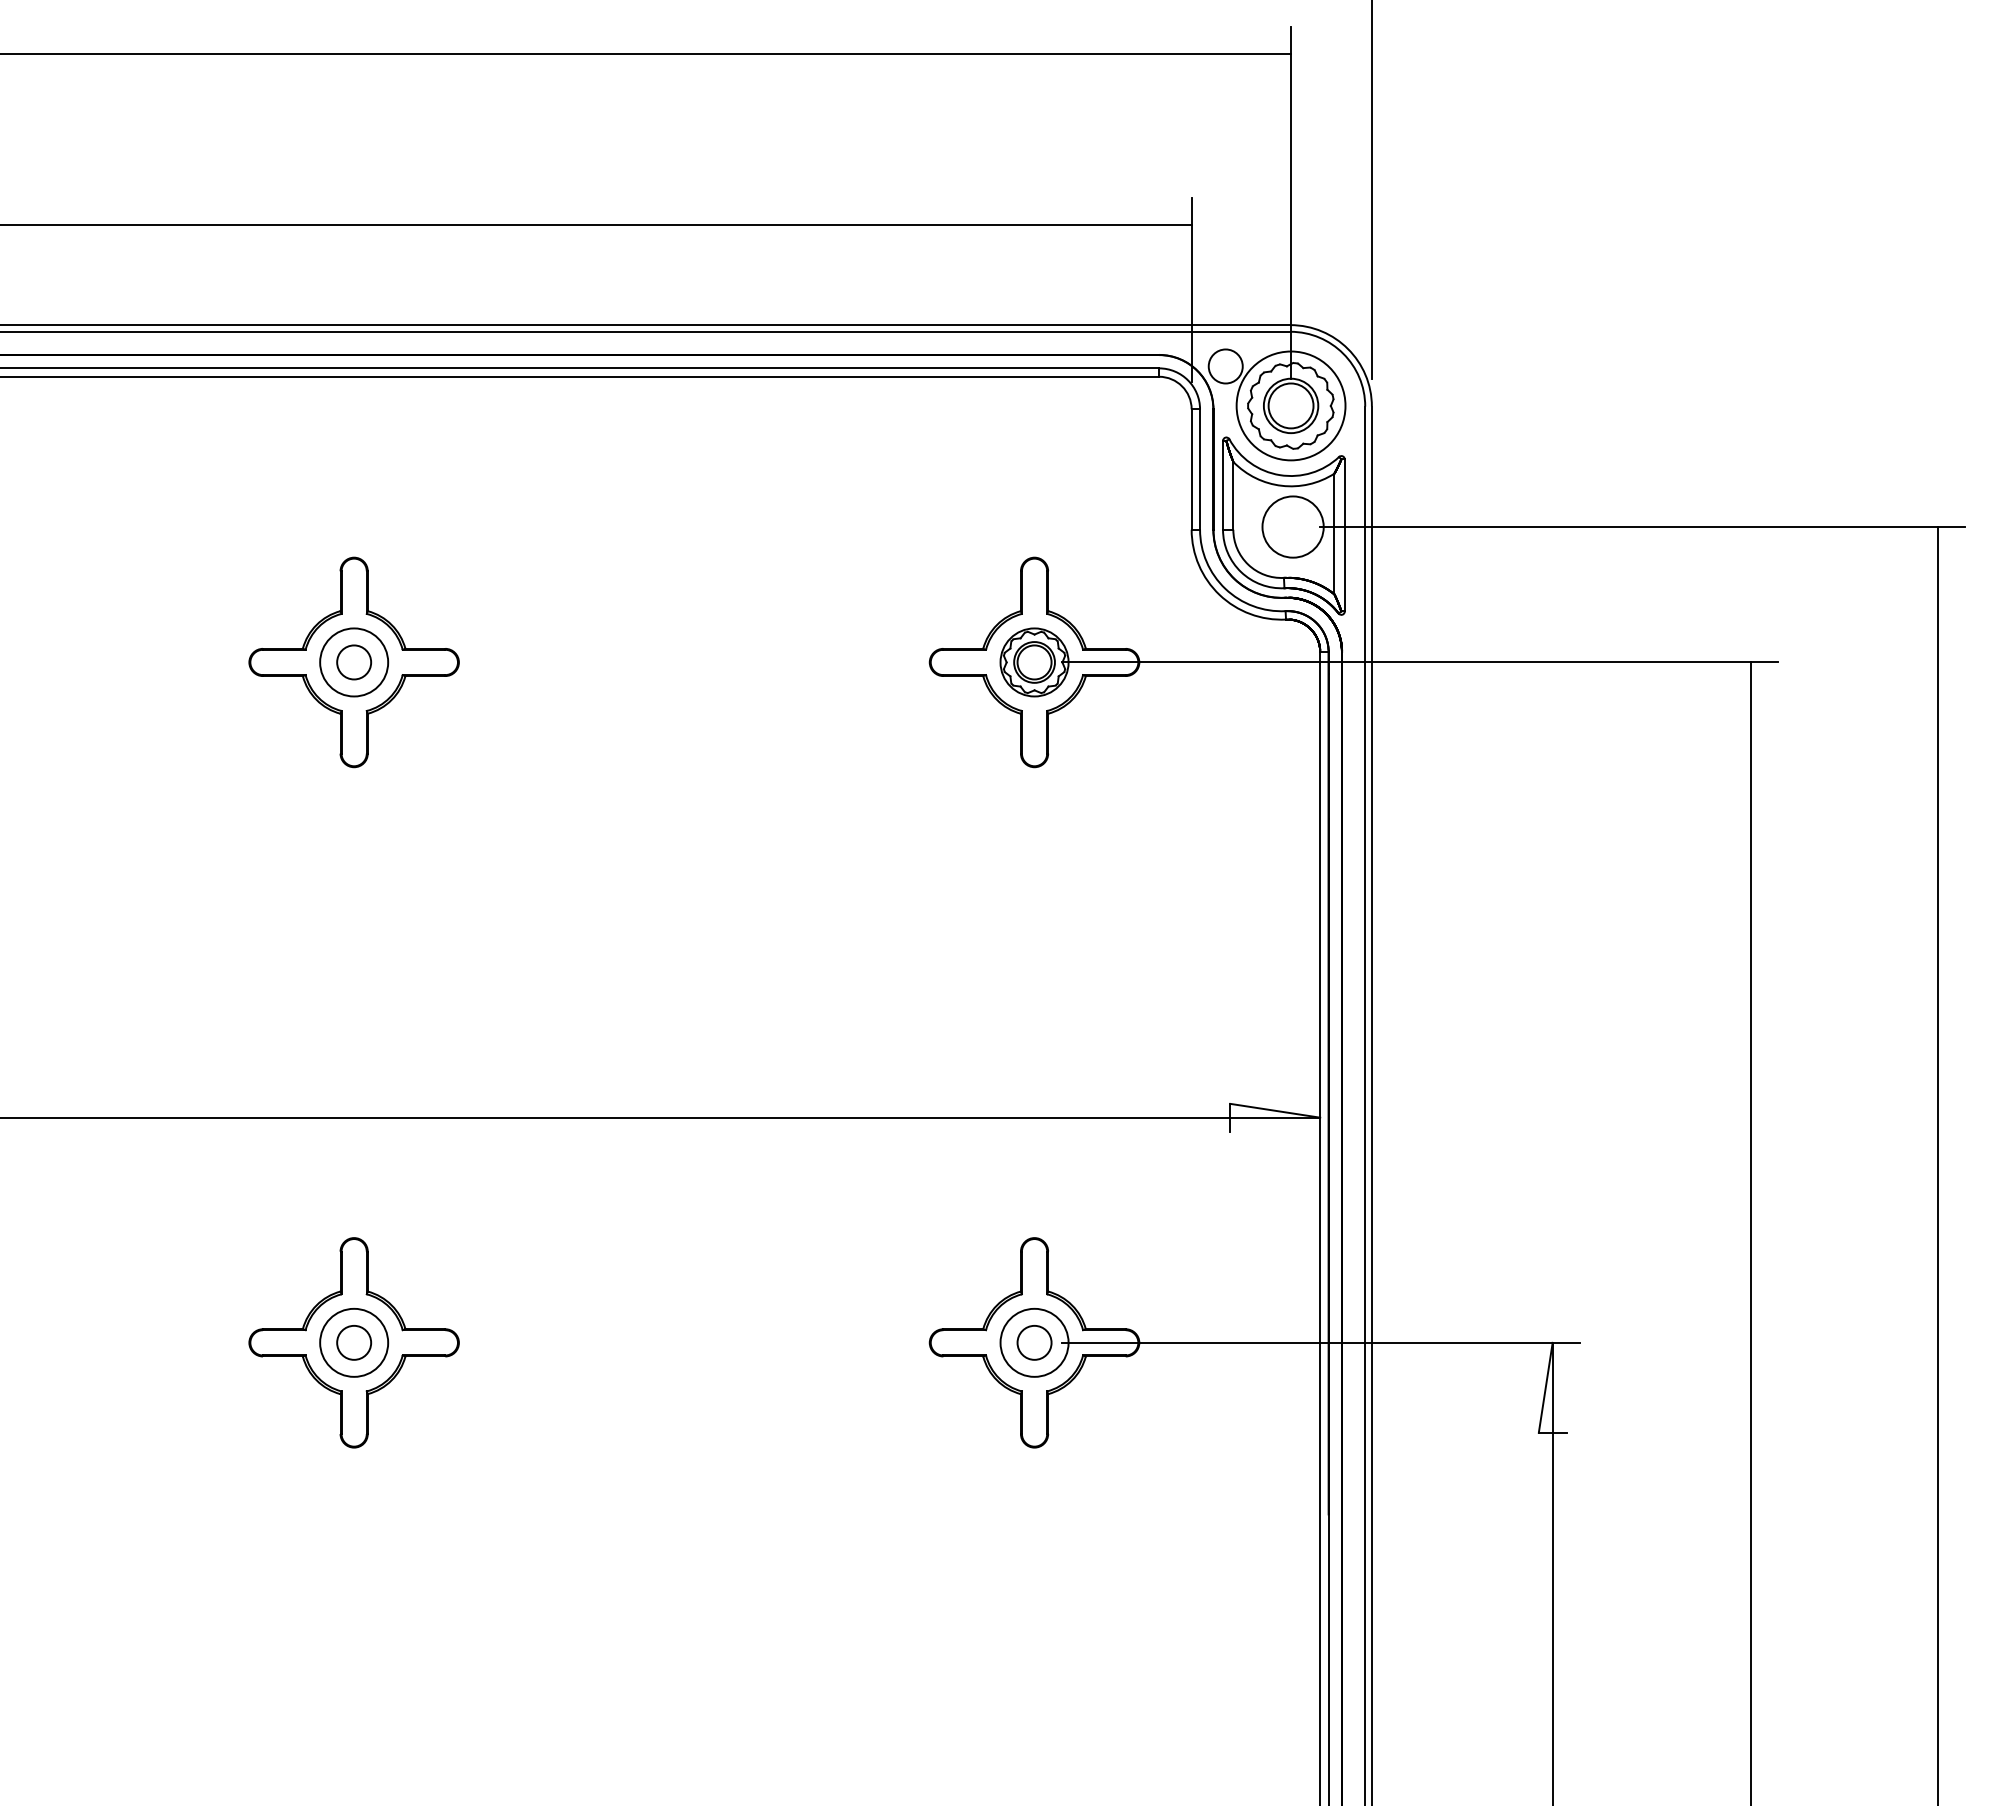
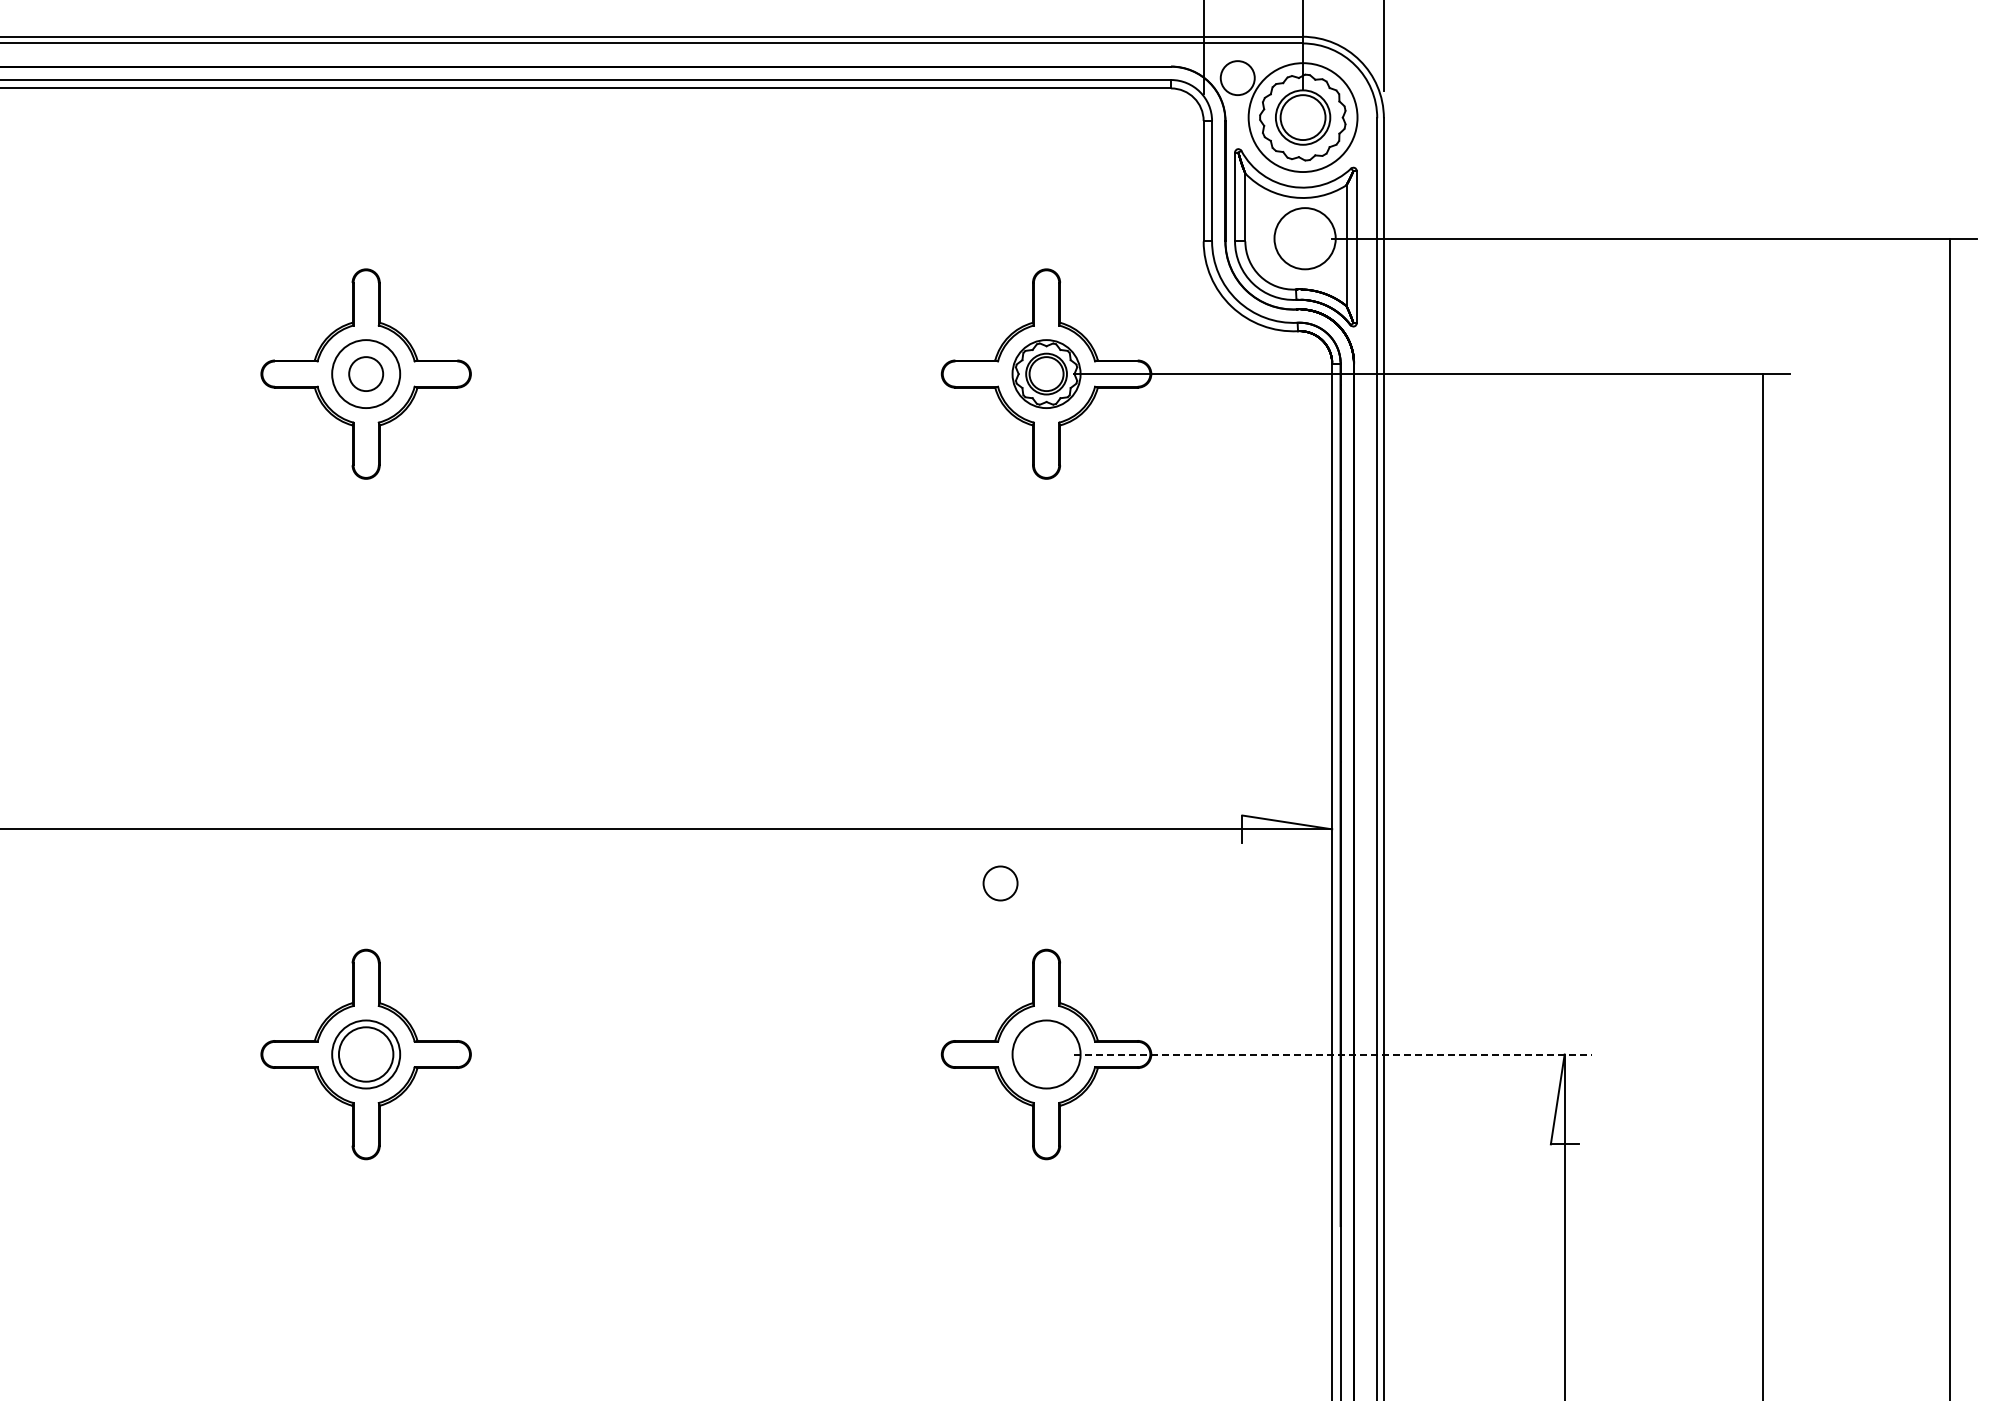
circle: (354, 1342) -> (366, 1054), size x1.6
circle: (1034, 1342) -> (1000, 883), moved
line: (1321, 1342) -> (1333, 1054), solid -> dashed

